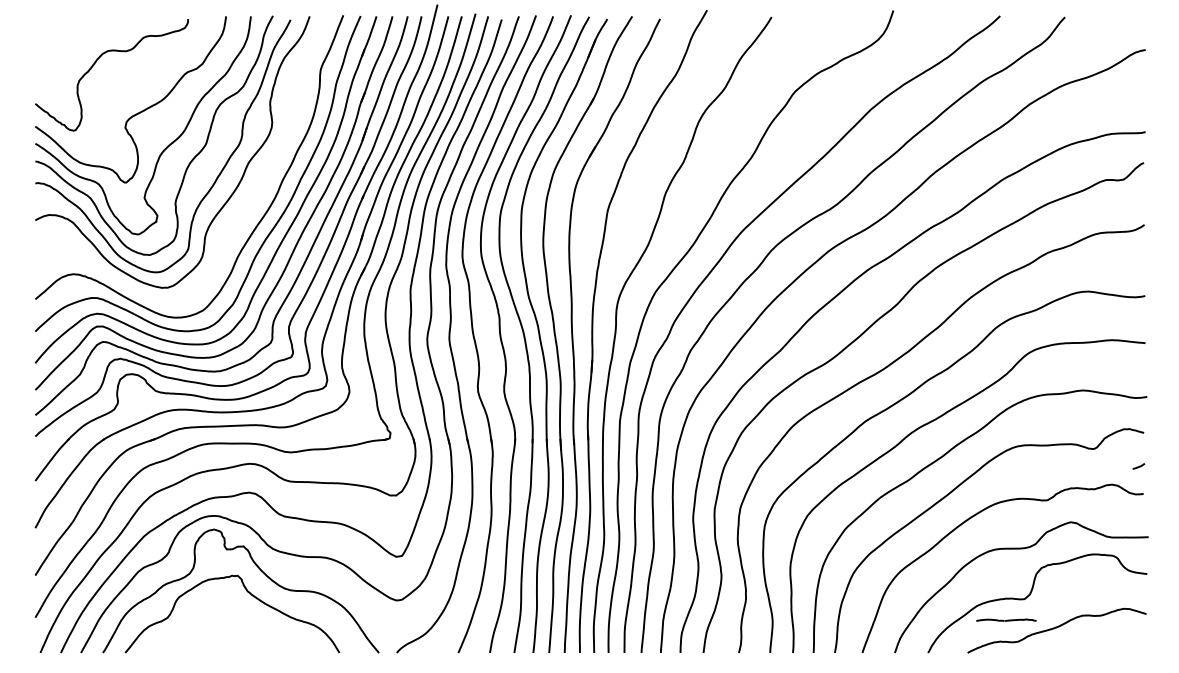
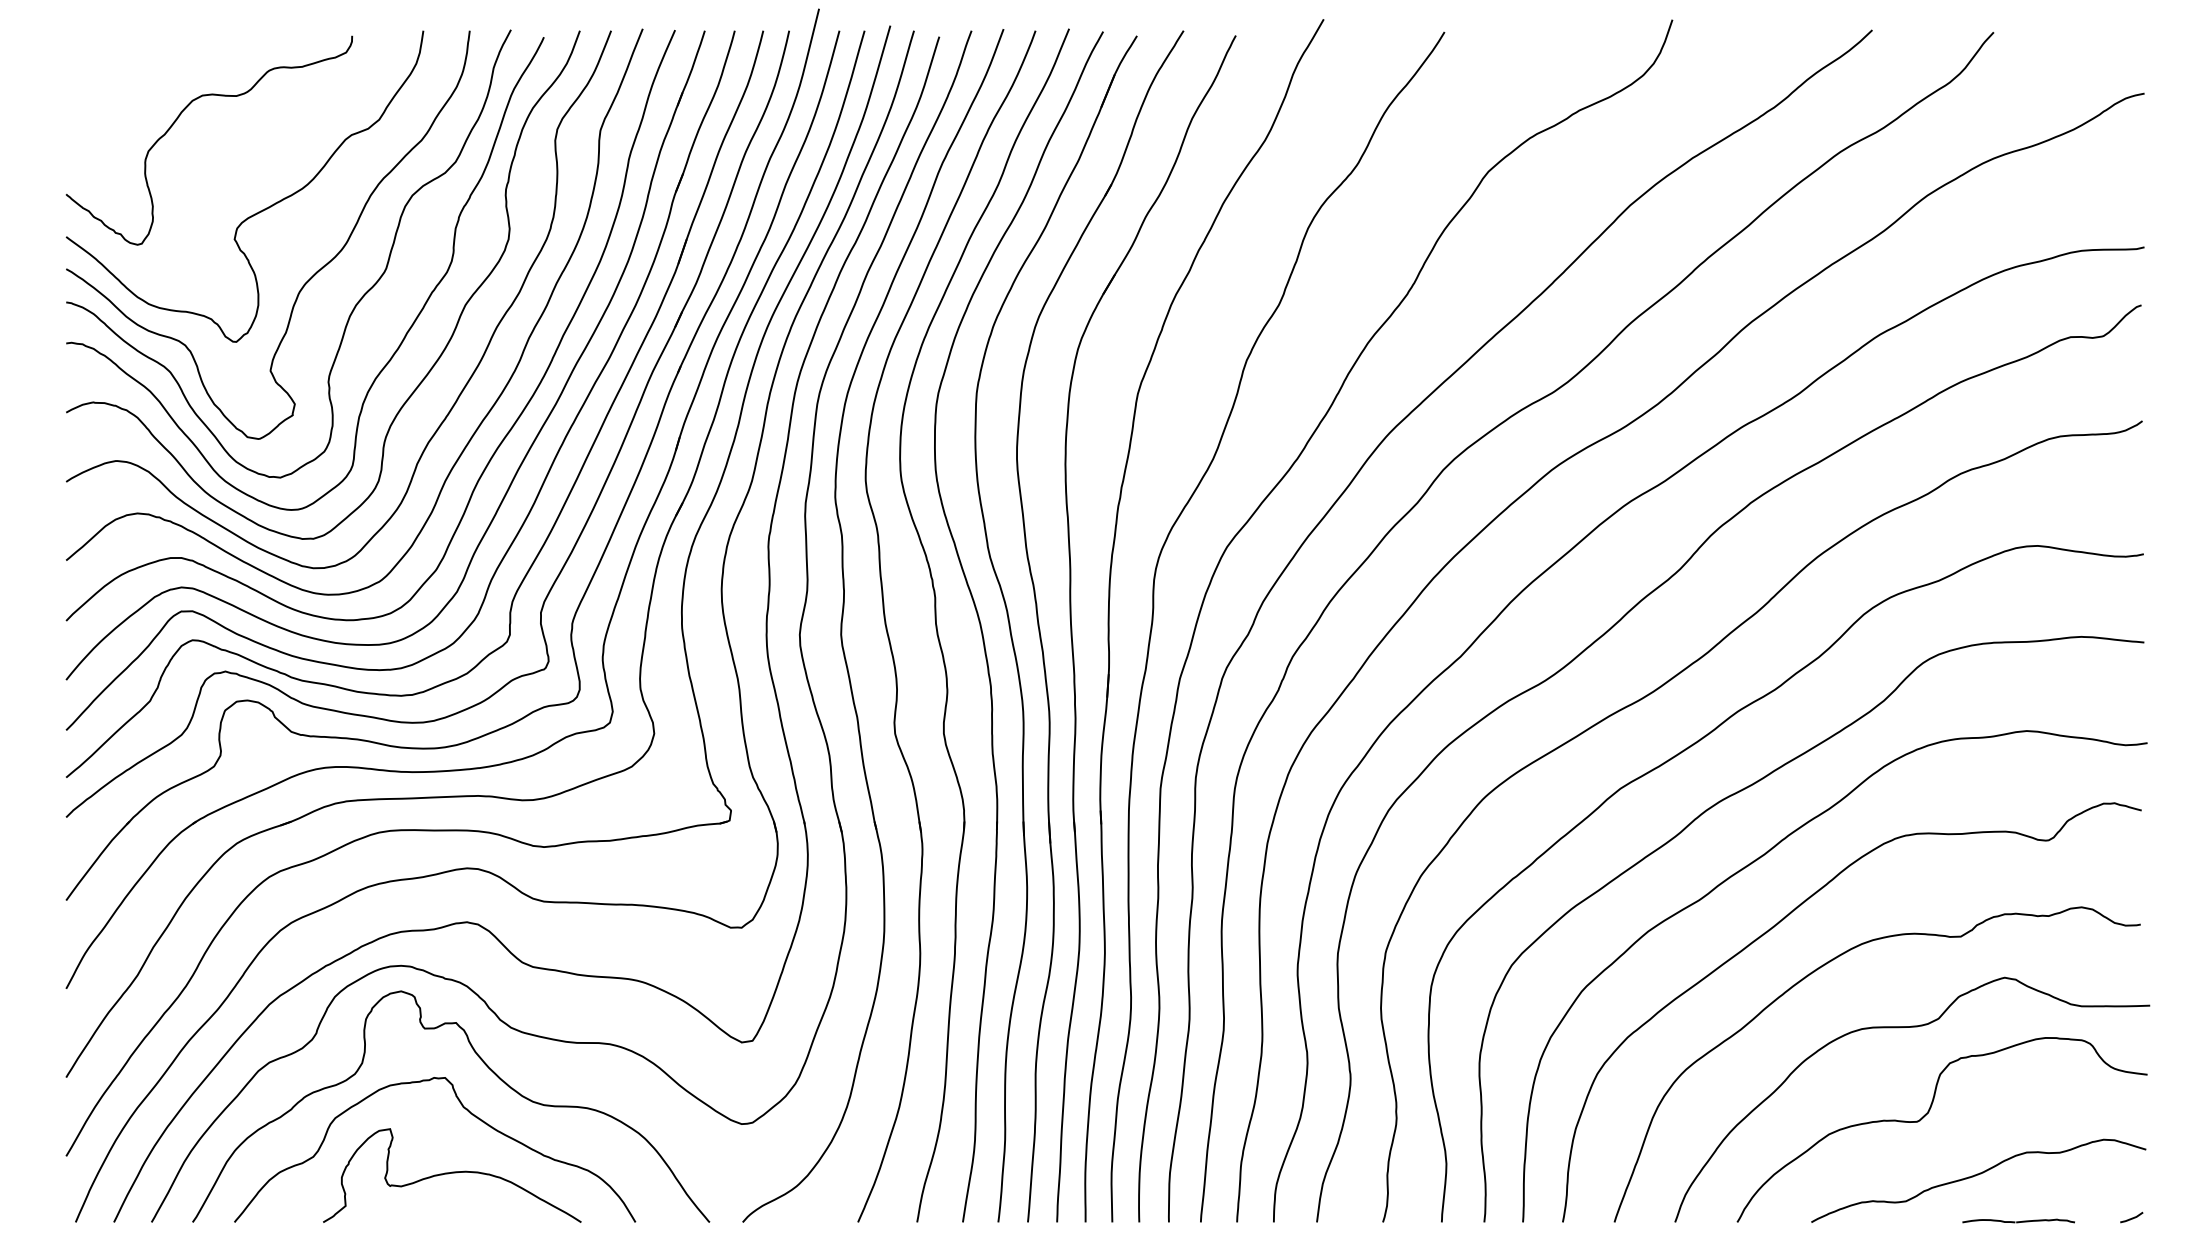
curve: (249, 202) -> (467, 379), added
line: (1138, 466) -> (2131, 1217), moved
line: (1007, 619) -> (2020, 1219), moved
curve: (241, 627) -> (452, 1174), added

